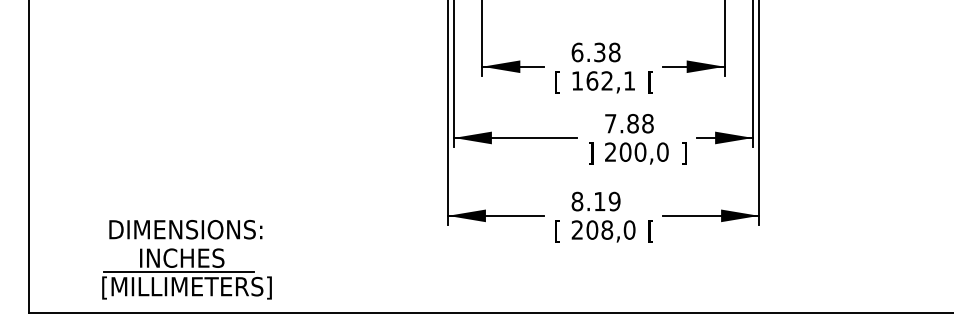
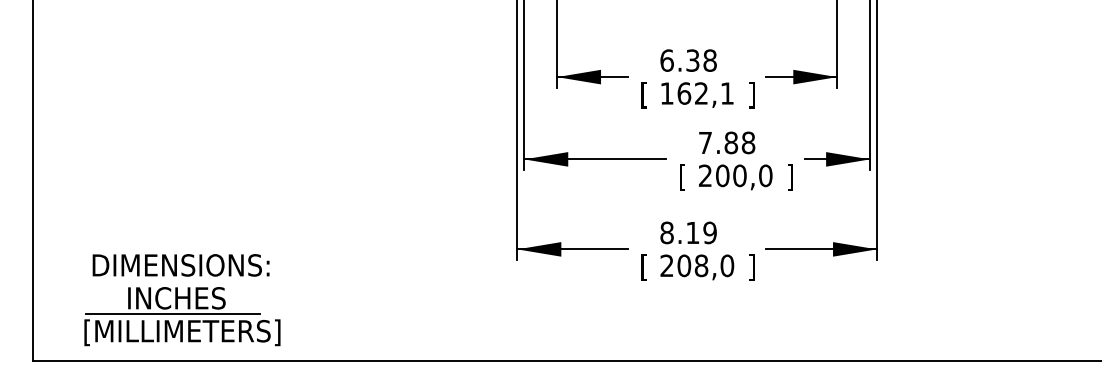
text: (650, 82) -> (751, 95), [ -> ]
text: (590, 153) -> (682, 177), ] -> [
text: (650, 231) -> (751, 267), [ -> ]
part: (186, 259) -> (181, 299), moved

